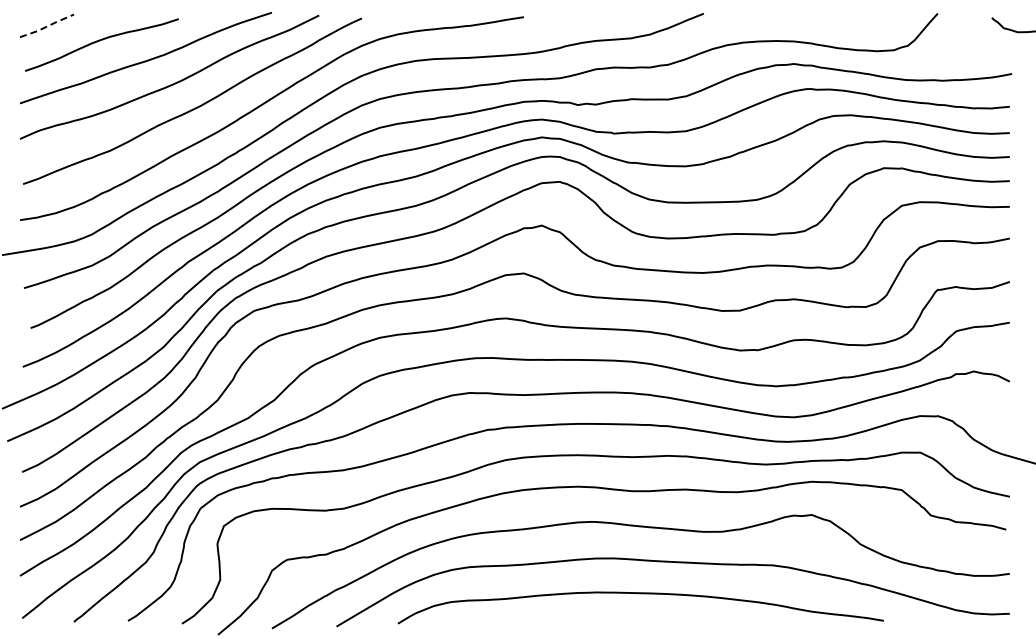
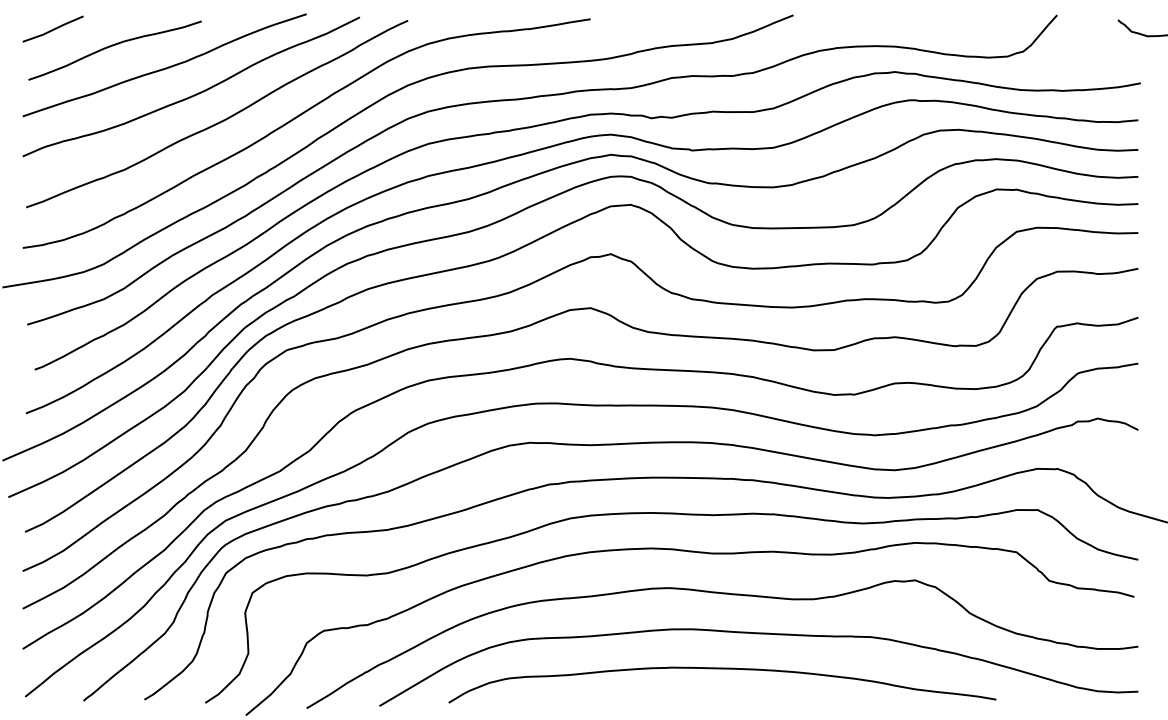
line: (47, 26) -> (53, 29), dashed -> solid

